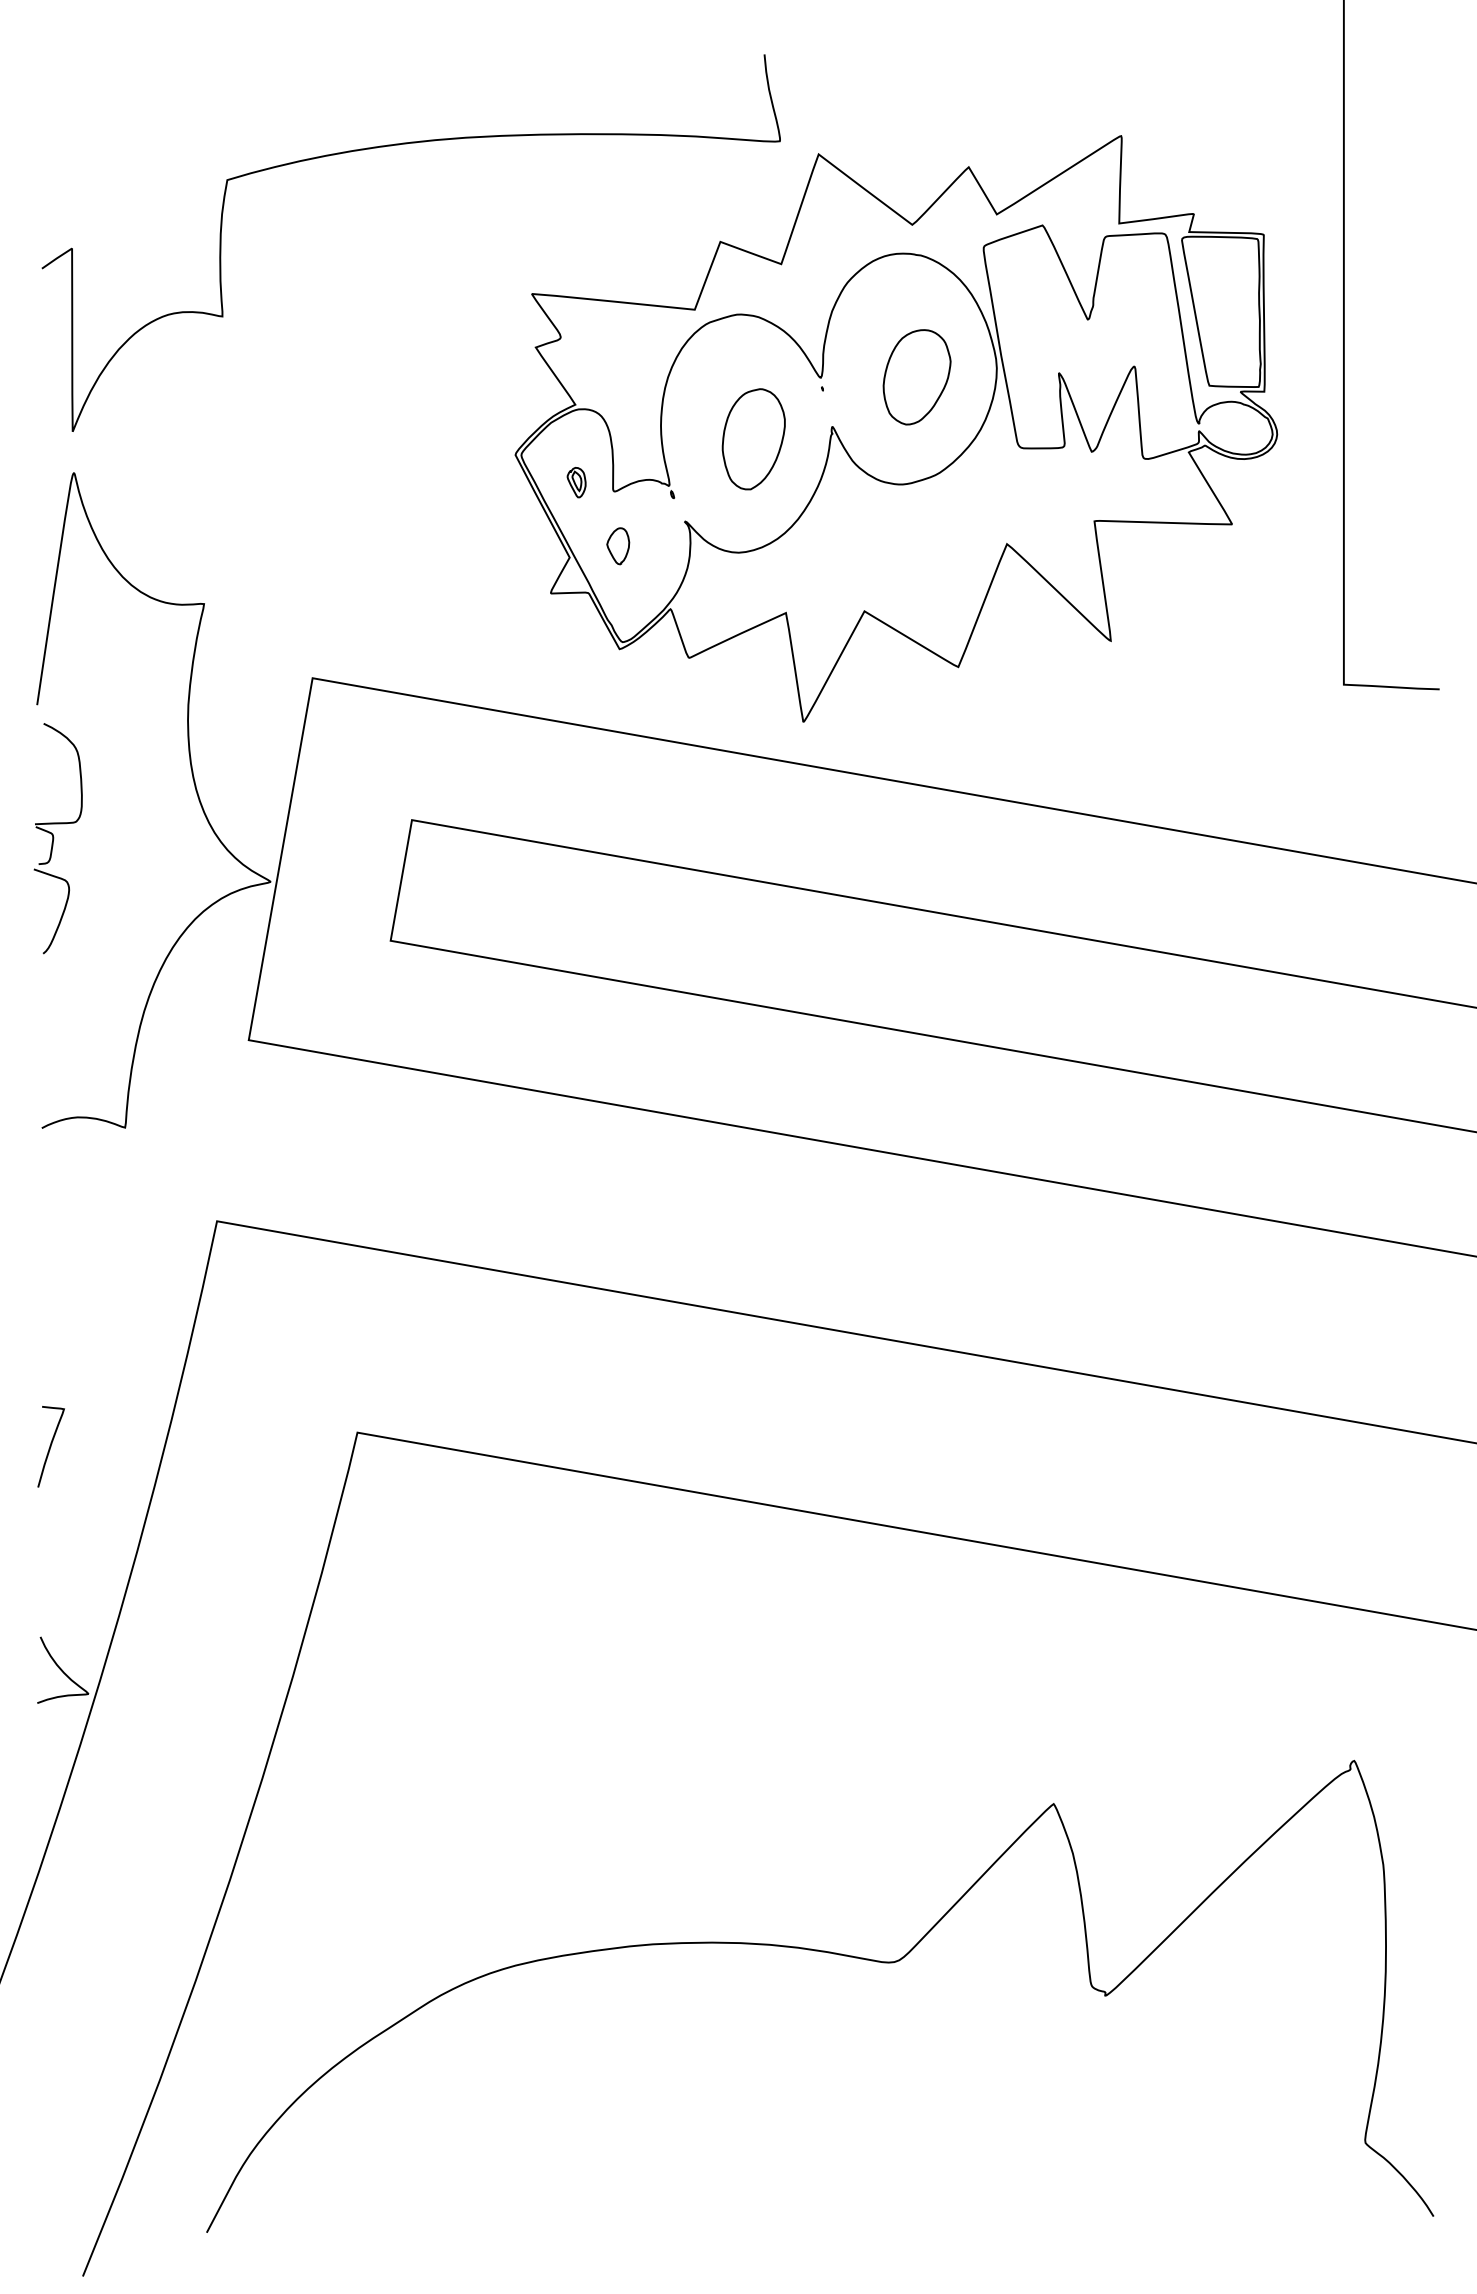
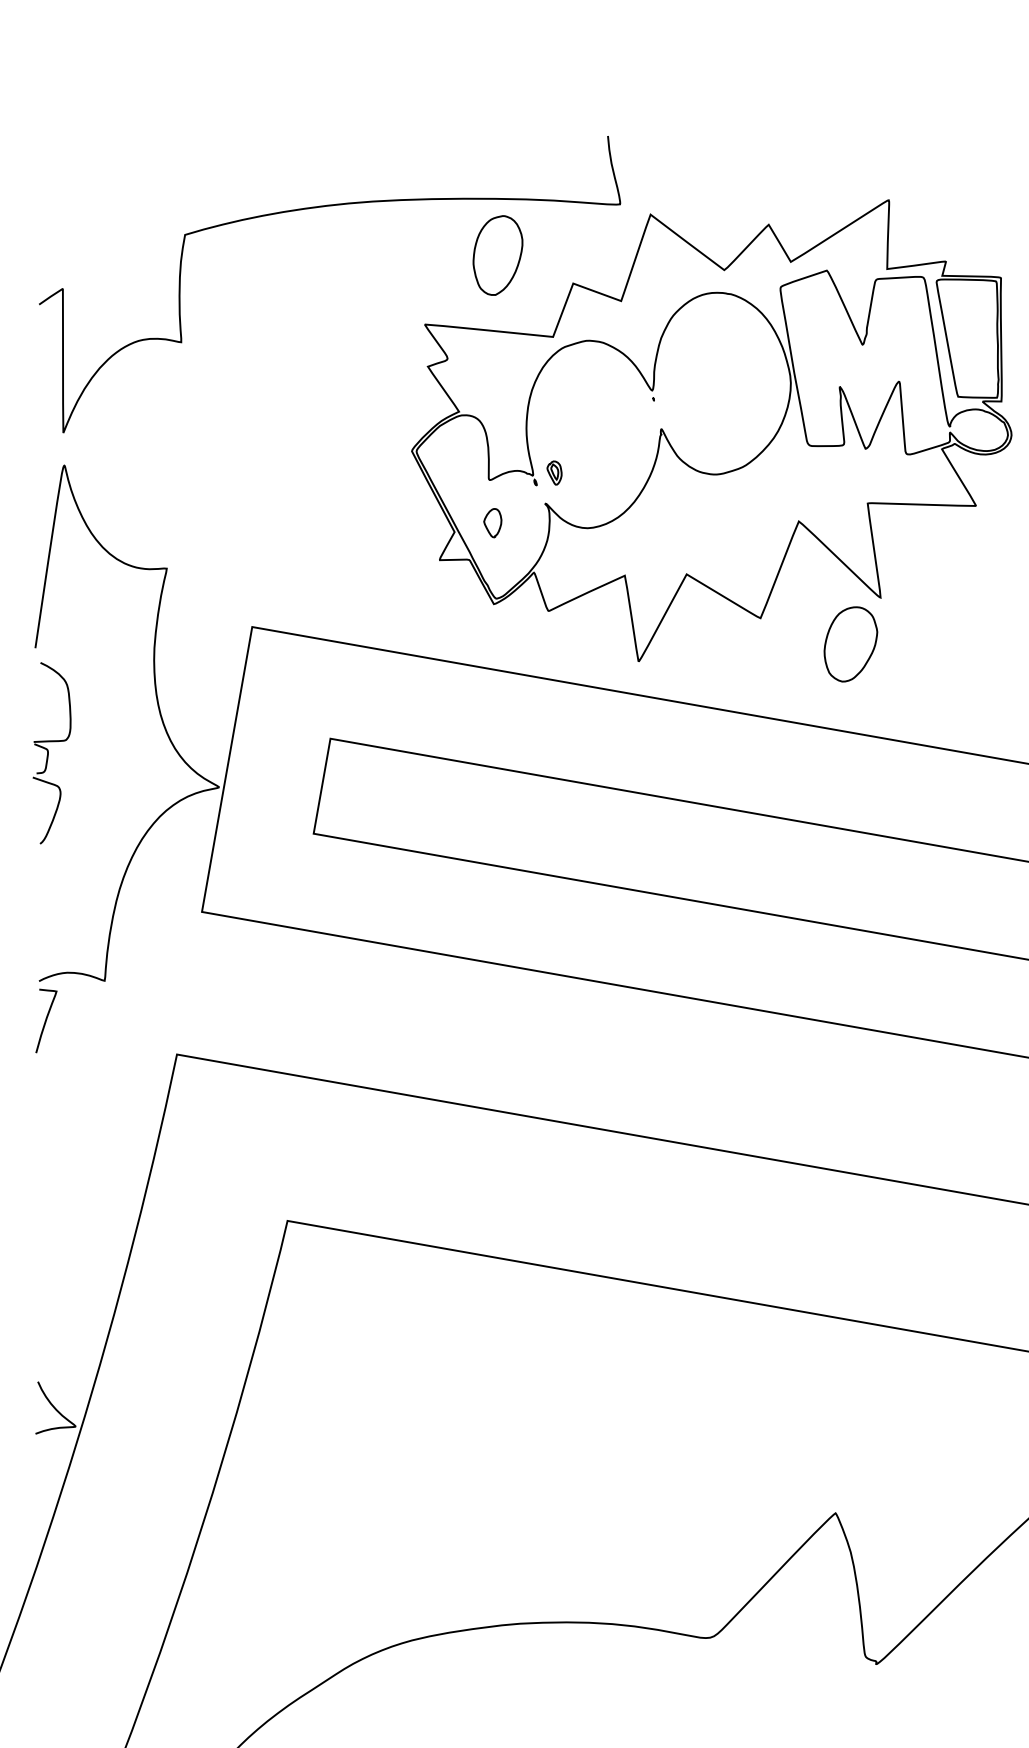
part: (916, 377) -> (850, 644), moved
part: (753, 439) -> (497, 255), moved
part: (576, 482) -> (554, 472), moved
curve: (50, 1446) -> (45, 1020), moved

